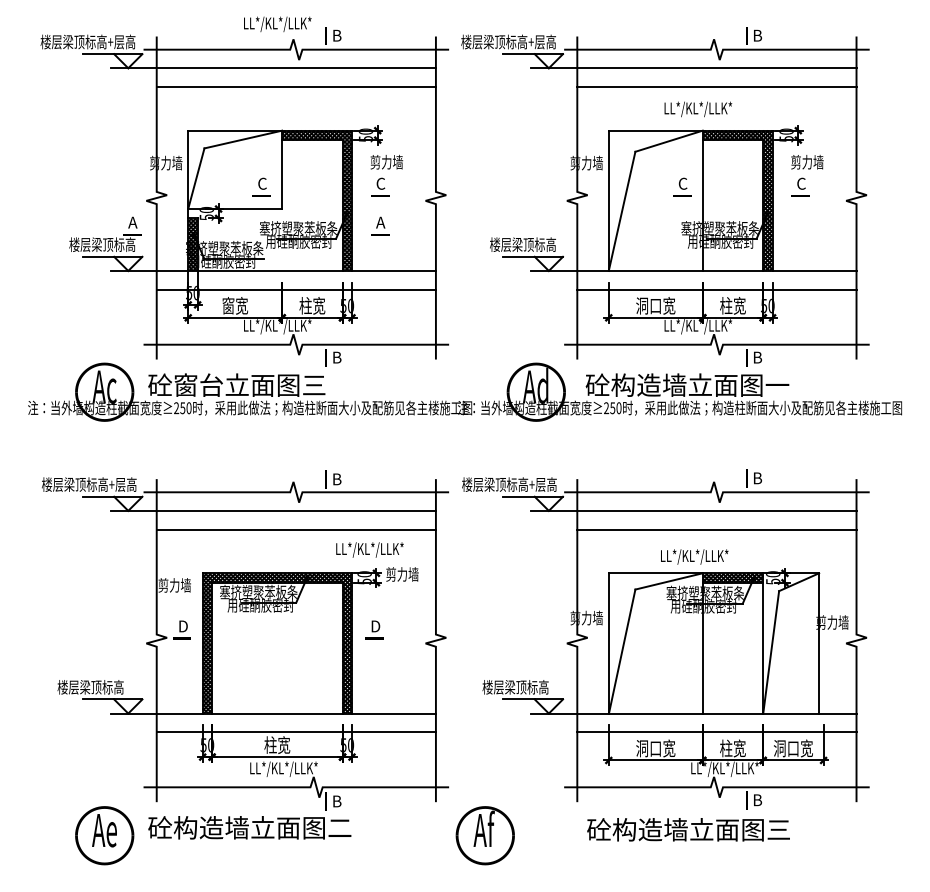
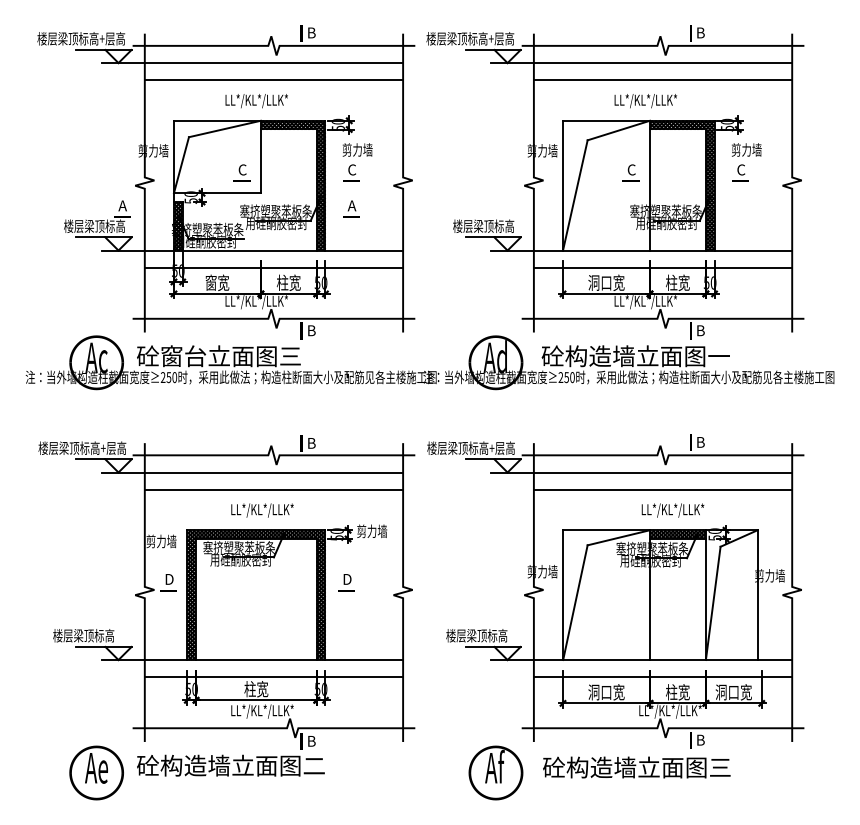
text: (277, 24) -> (256, 101), moved
text: (369, 549) -> (262, 510), moved
text: (694, 556) -> (672, 510), moved
text: (484, 835) -> (495, 772), moved

